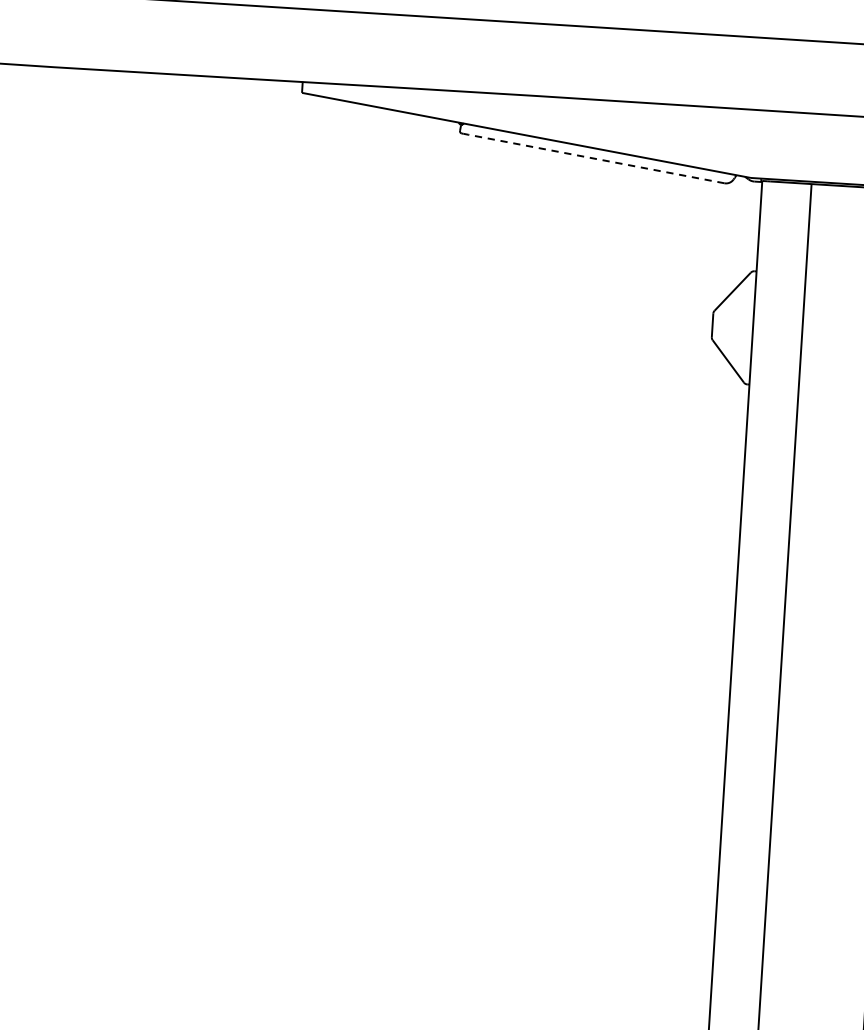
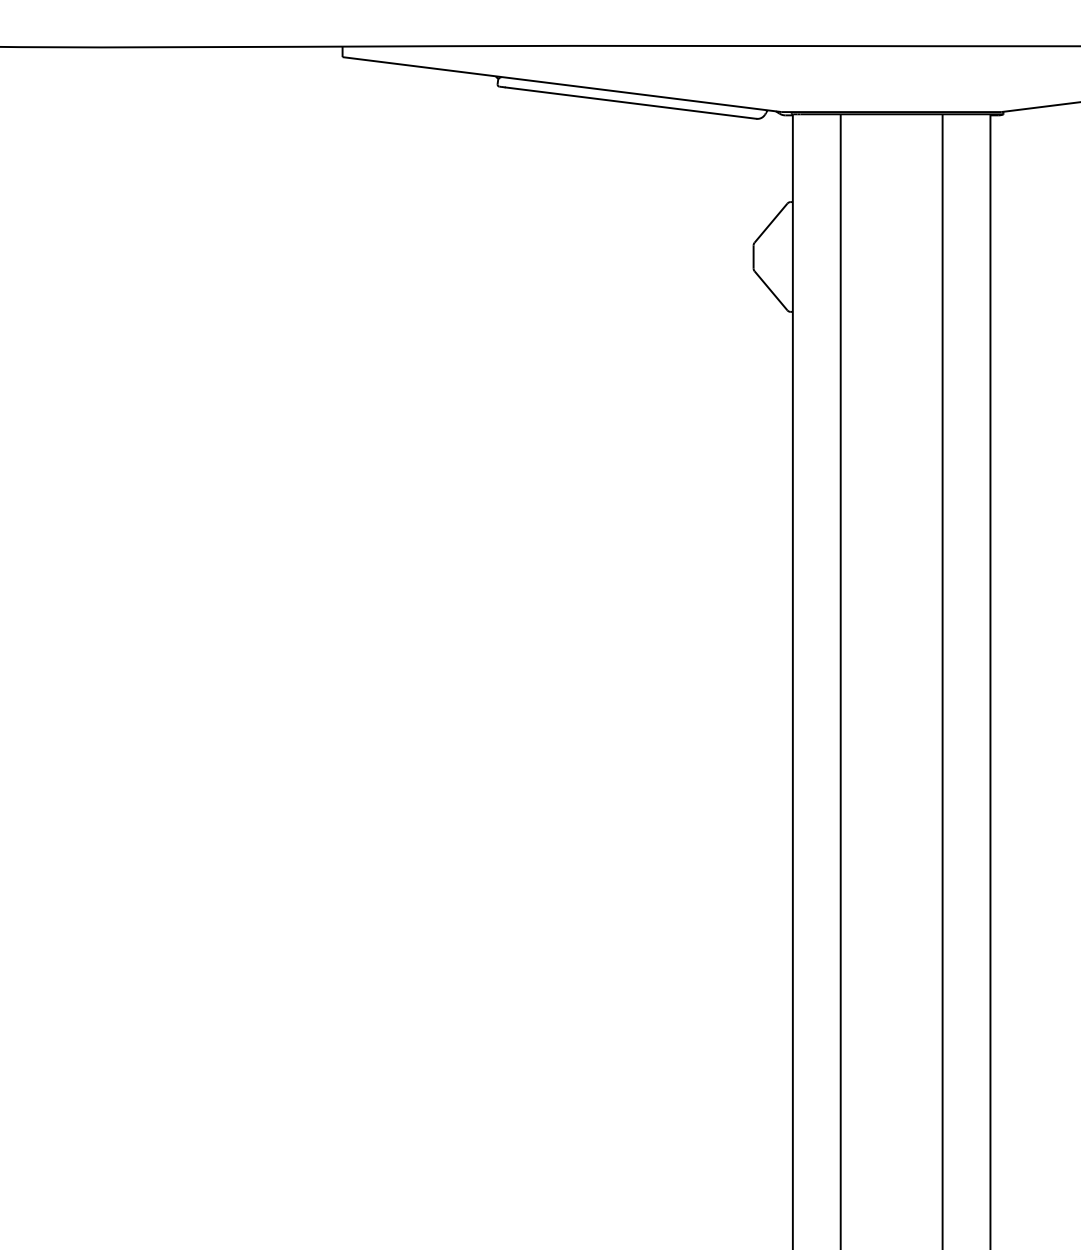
line: (595, 159) -> (630, 103), dashed -> solid

